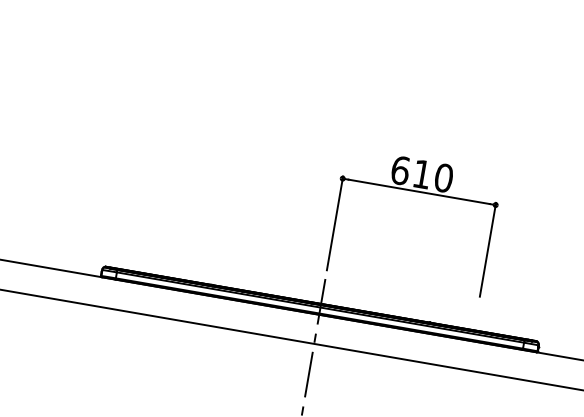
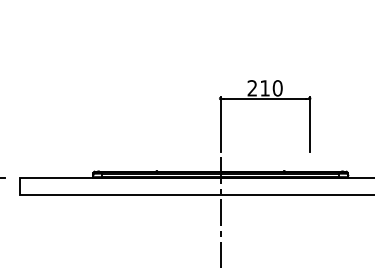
text: (400, 170) -> (252, 88), 610 -> 210

